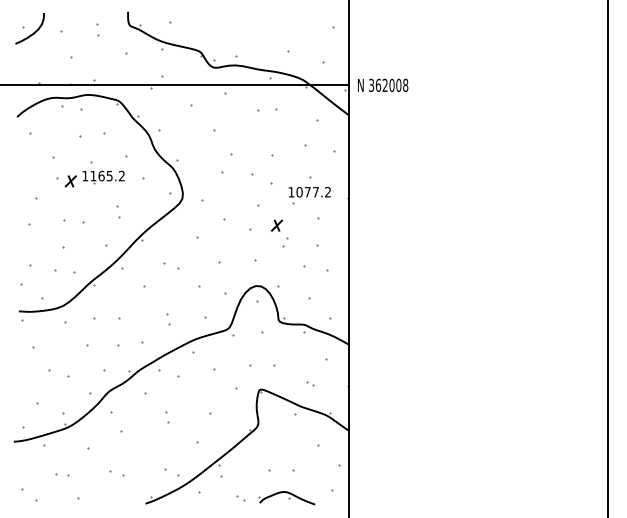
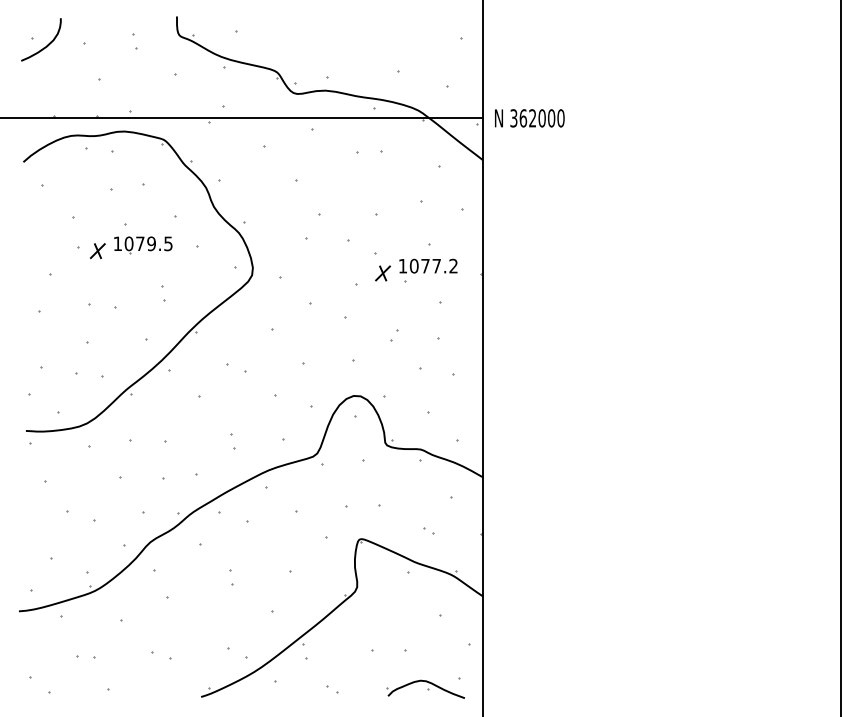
text: (405, 85) -> (560, 118), 362008 -> 362000
text: (107, 175) -> (148, 243), 1165.2 -> 1079.5
part: (276, 225) -> (382, 273), moved
part: (286, 497) -> (425, 688), moved

